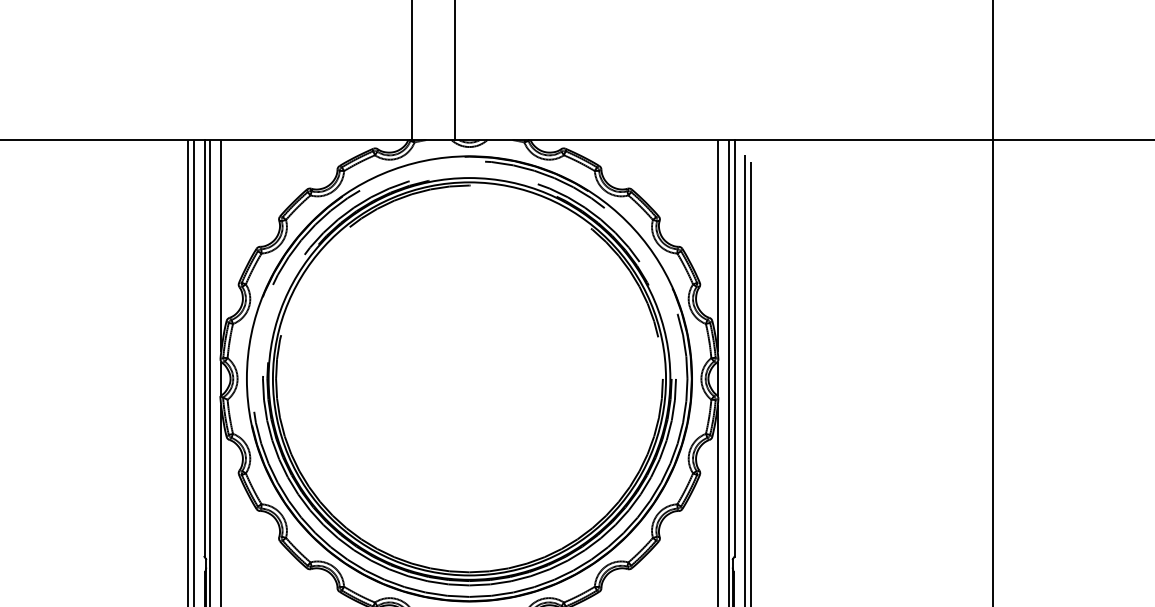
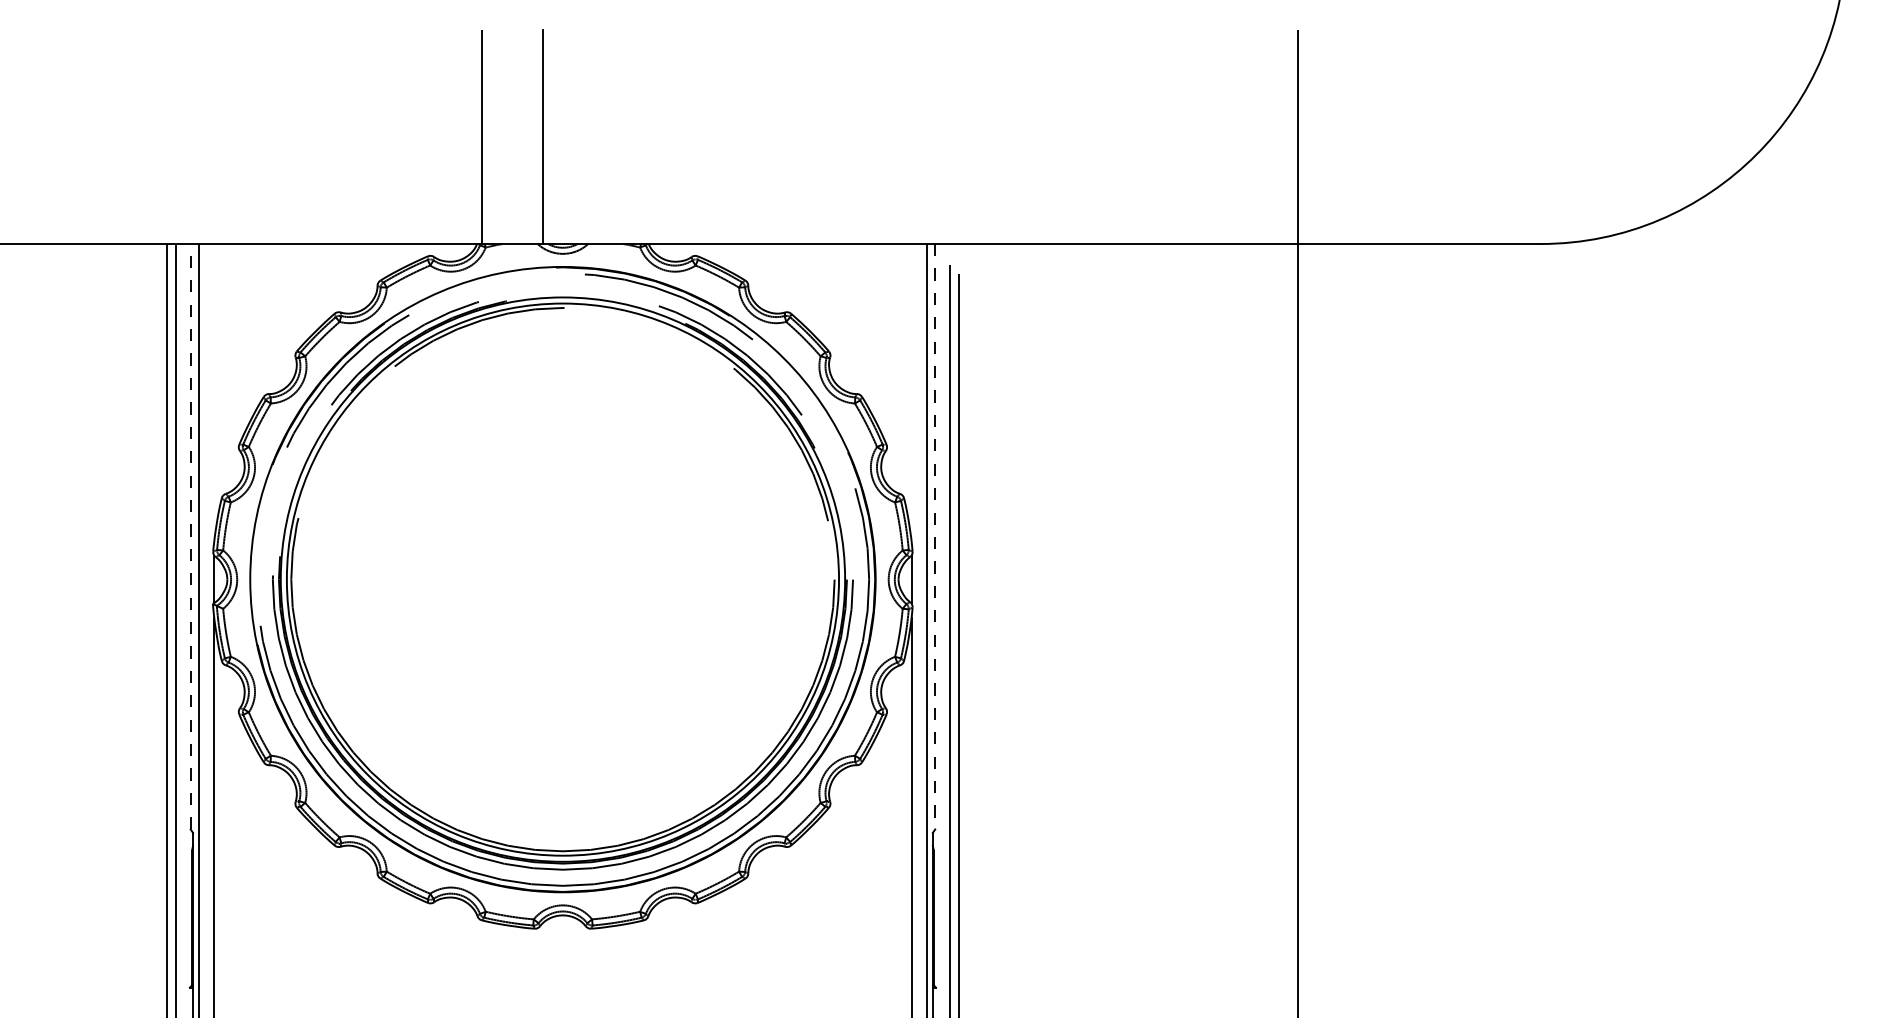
line: (221, 246) -> (214, 393), removed
line: (717, 246) -> (911, 393), removed
line: (204, 348) -> (190, 536), solid -> dashed
line: (734, 348) -> (935, 536), solid -> dashed

